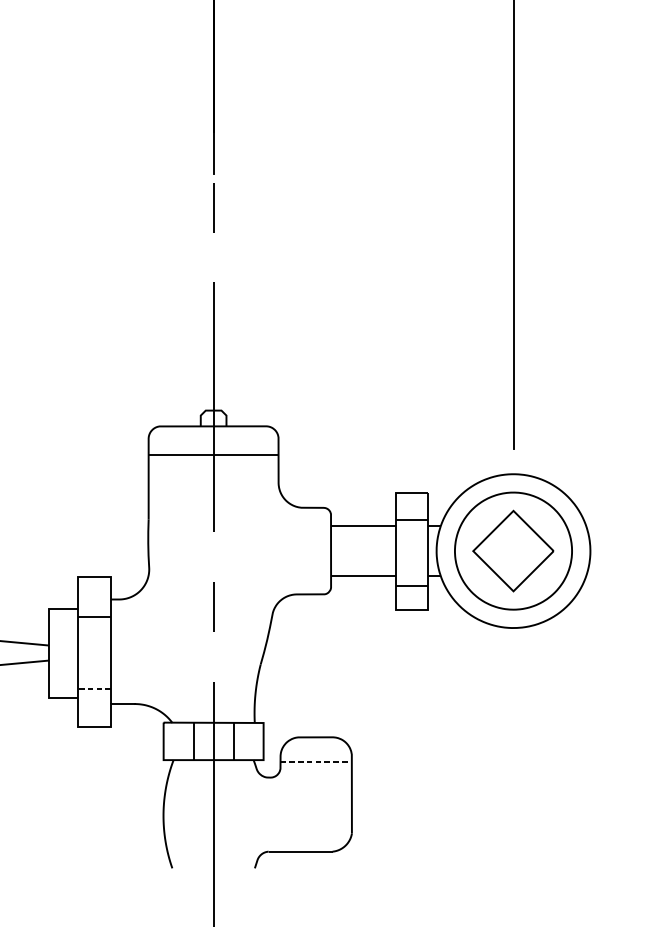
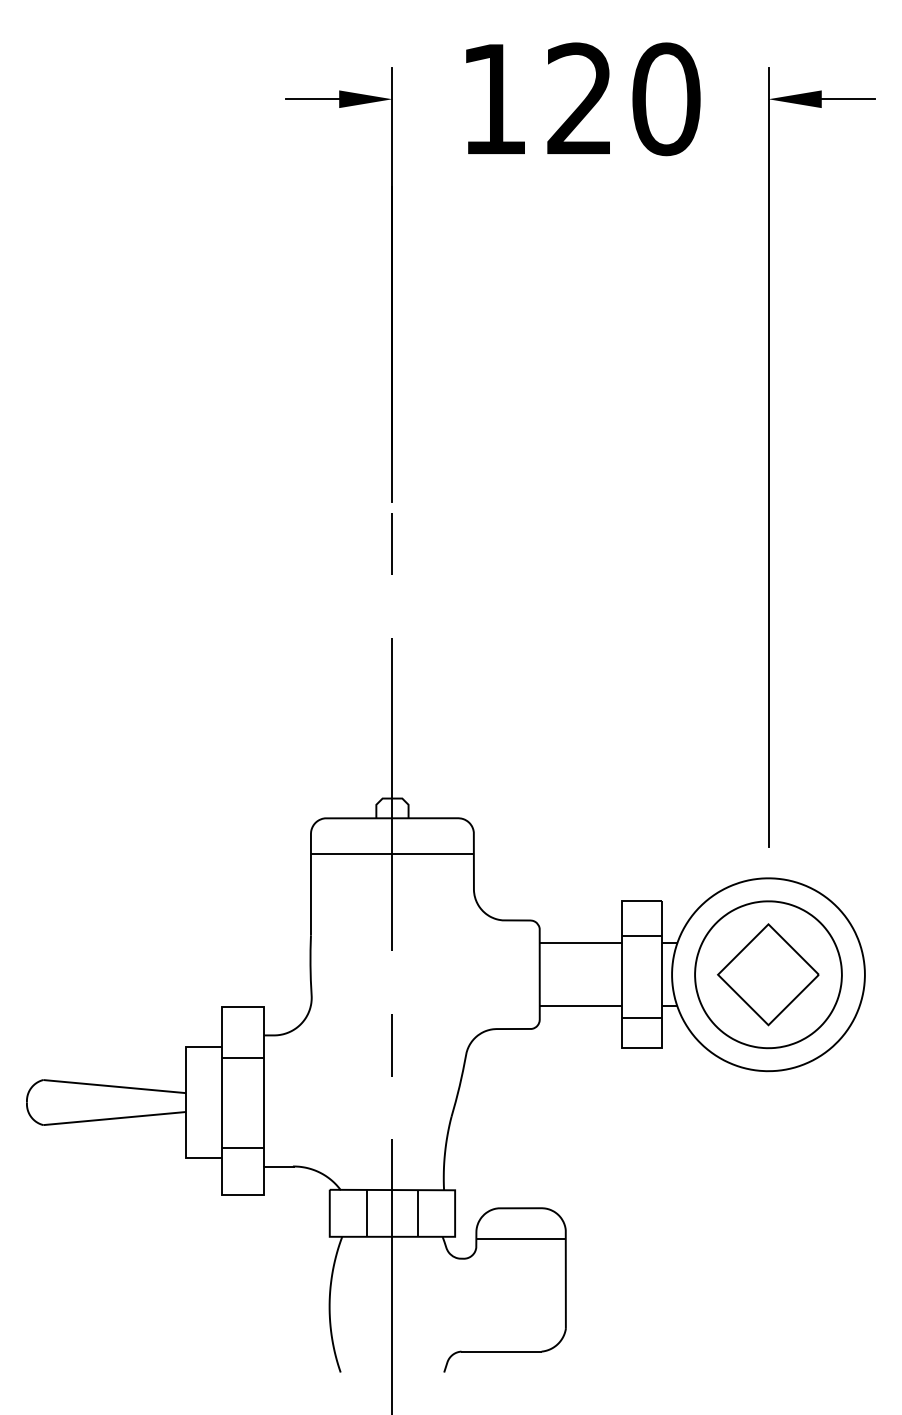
line: (94, 688) -> (242, 1147), dashed -> solid
line: (316, 761) -> (521, 1238), dashed -> solid

